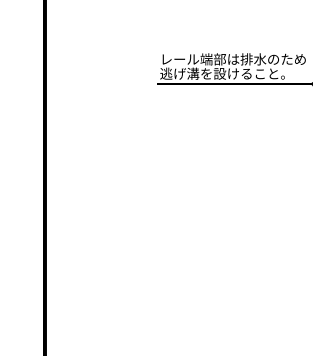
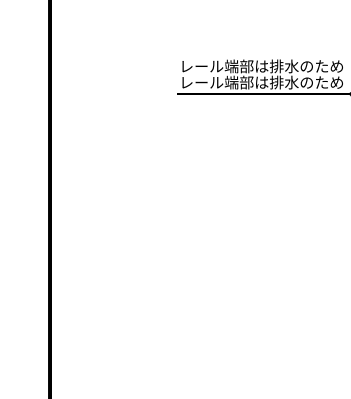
text: (232, 73) -> (260, 82), 逃げ溝を設けること。 -> レール端部は排水のため

